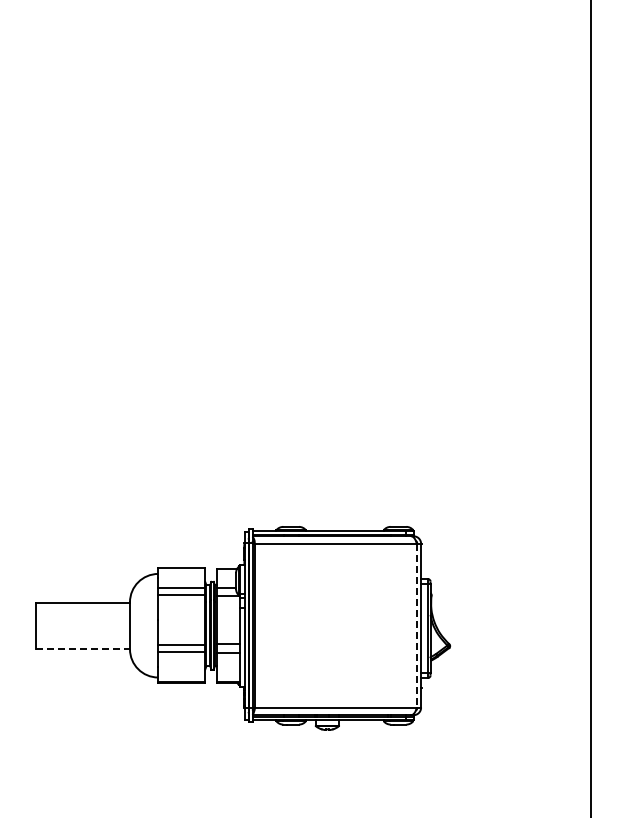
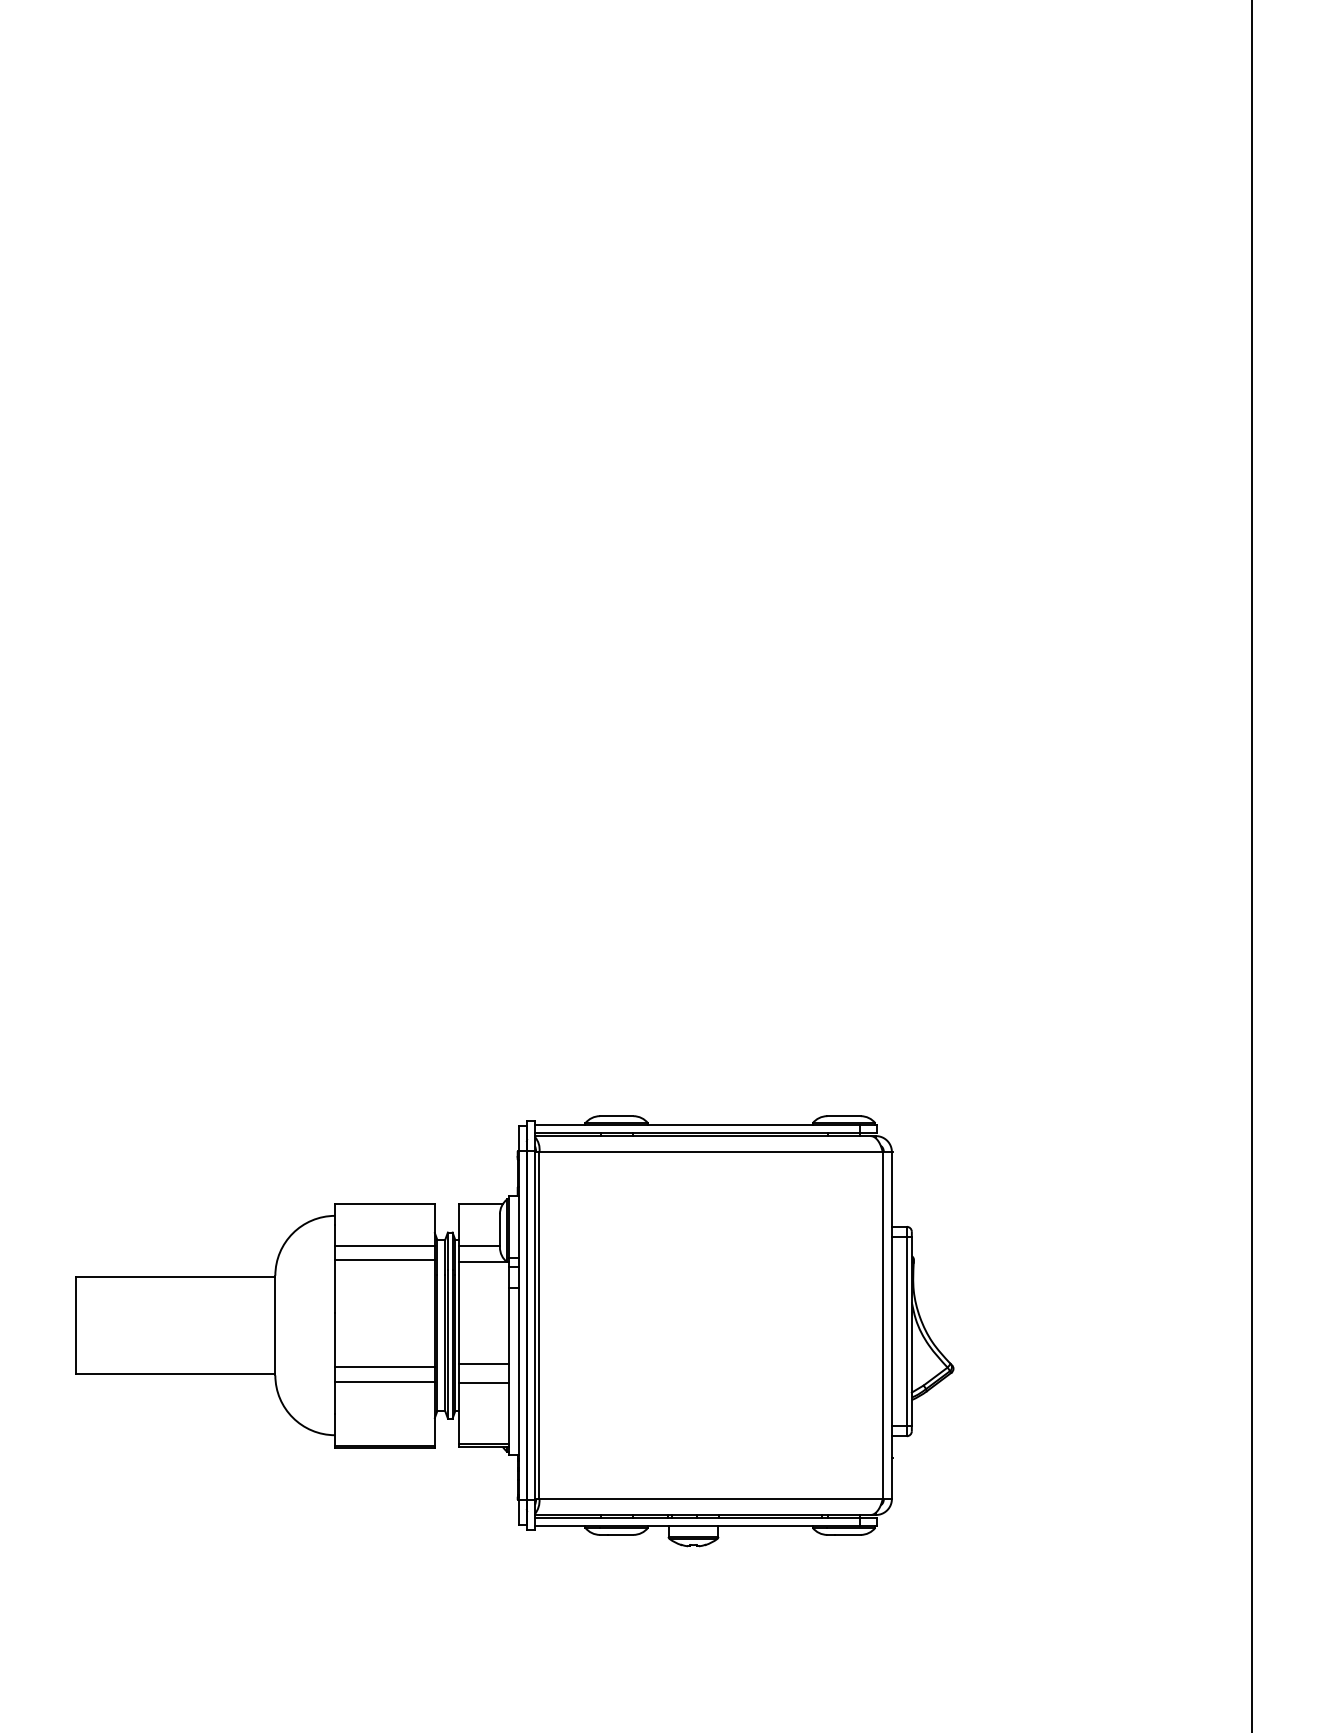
line: (416, 625) -> (882, 1325), dashed -> solid
line: (83, 648) -> (176, 1373), dashed -> solid

